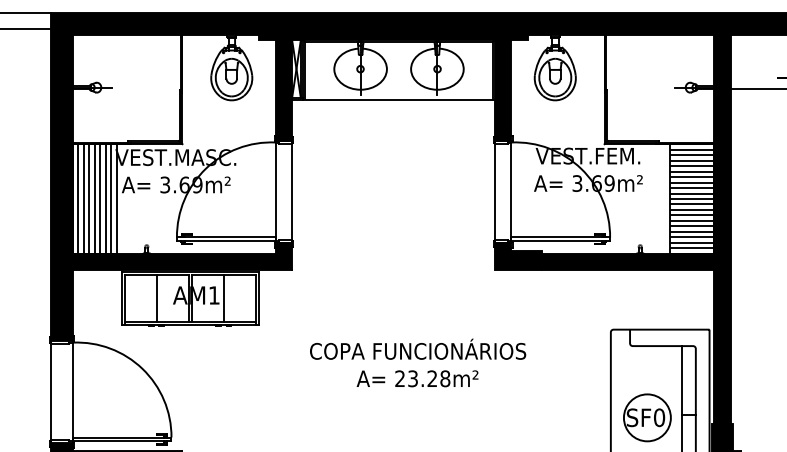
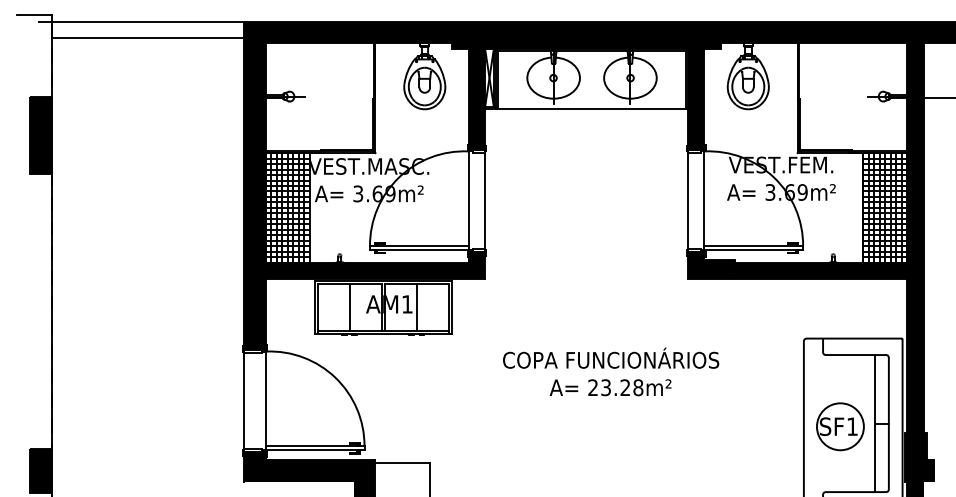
hatch: (689, 198) -> (882, 207), added
hatch: (94, 201) -> (287, 210), added
text: (659, 417) -> (852, 426), SF0 -> SF1

